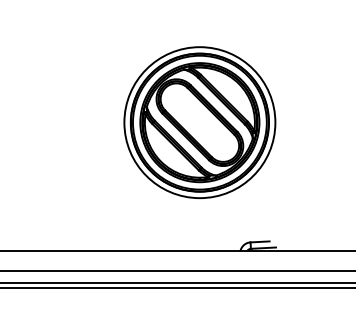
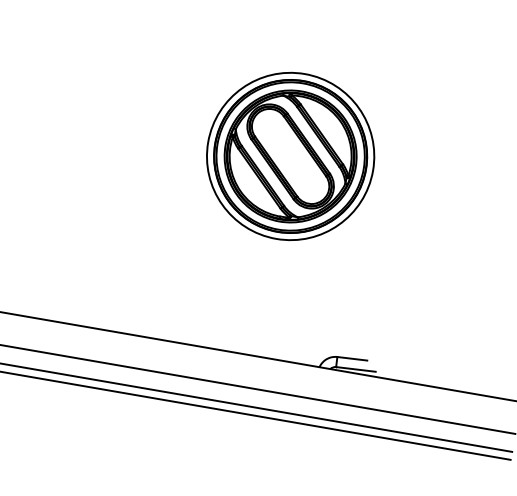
part: (199, 122) -> (290, 156), size x0.7

